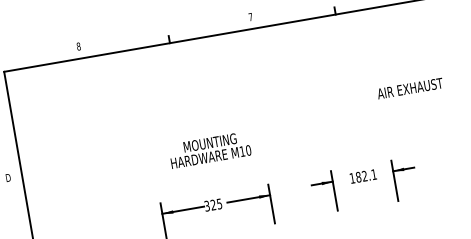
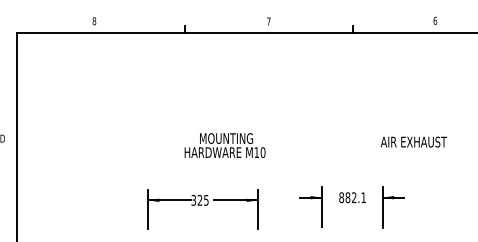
text: (409, 88) -> (413, 141), moved
text: (209, 150) -> (224, 145), moved
text: (352, 178) -> (341, 197), 182.1 -> 882.1

